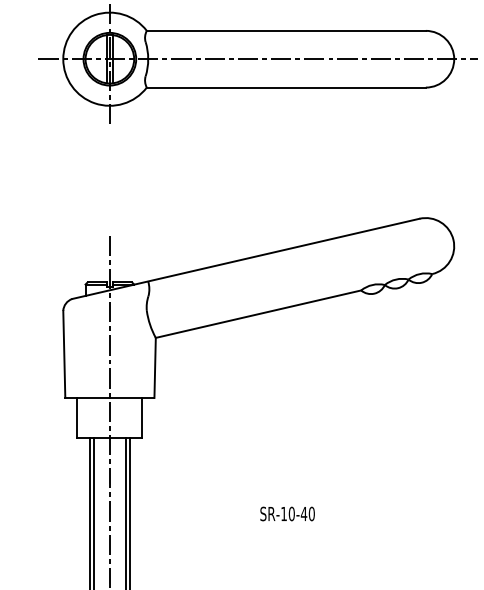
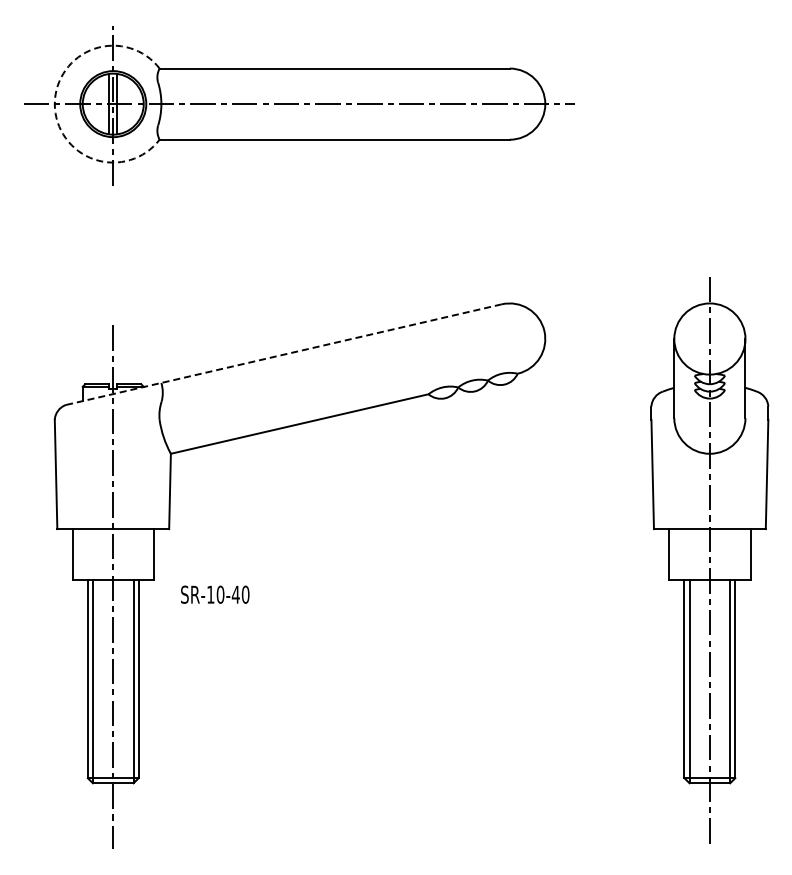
arc: (63, 59) -> (54, 104), solid -> dashed
line: (245, 258) -> (283, 354), solid -> dashed
text: (287, 513) -> (215, 594), moved

